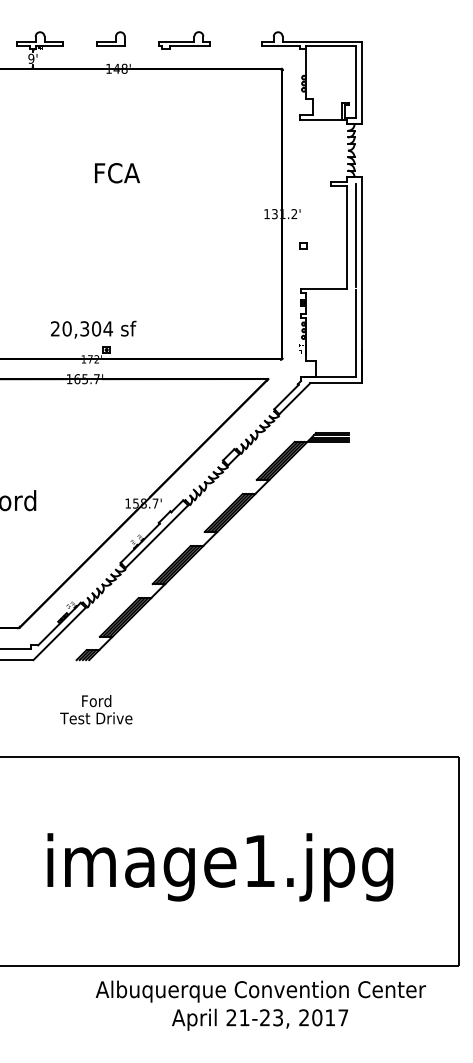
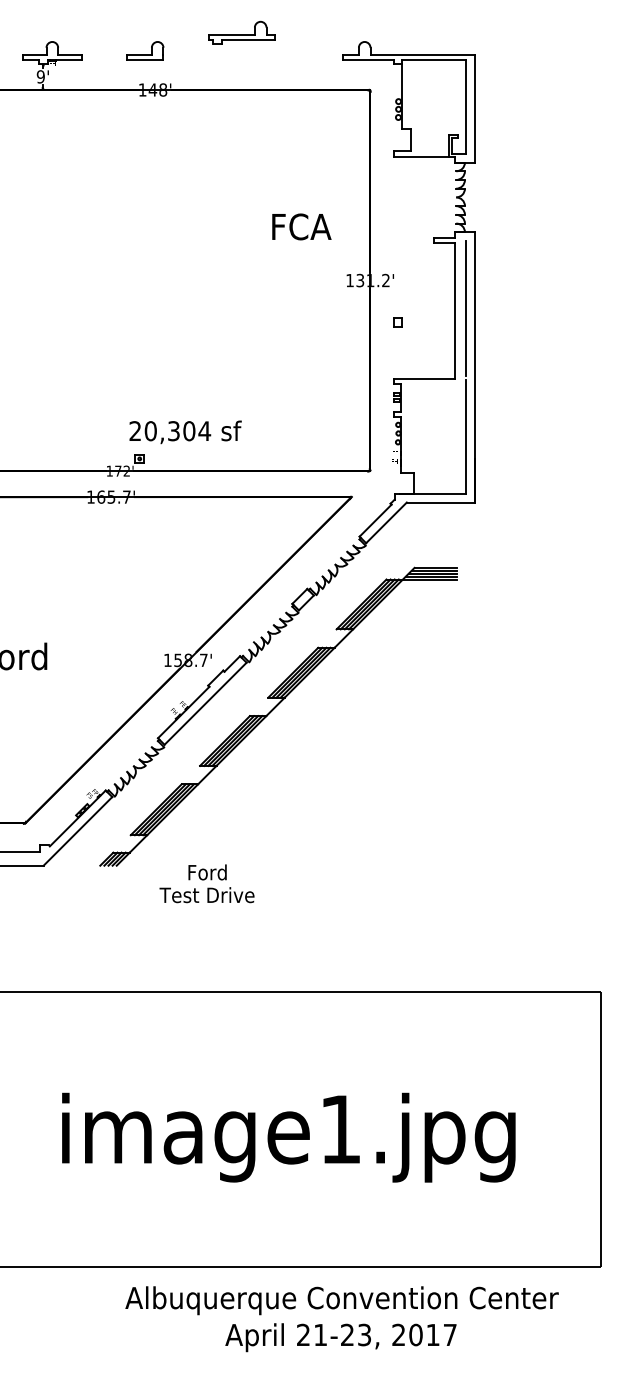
part: (184, 40) -> (241, 32), moved
text: (117, 172) -> (301, 226), moved
text: (93, 329) -> (185, 432), moved
text: (95, 709) -> (206, 883), moved

